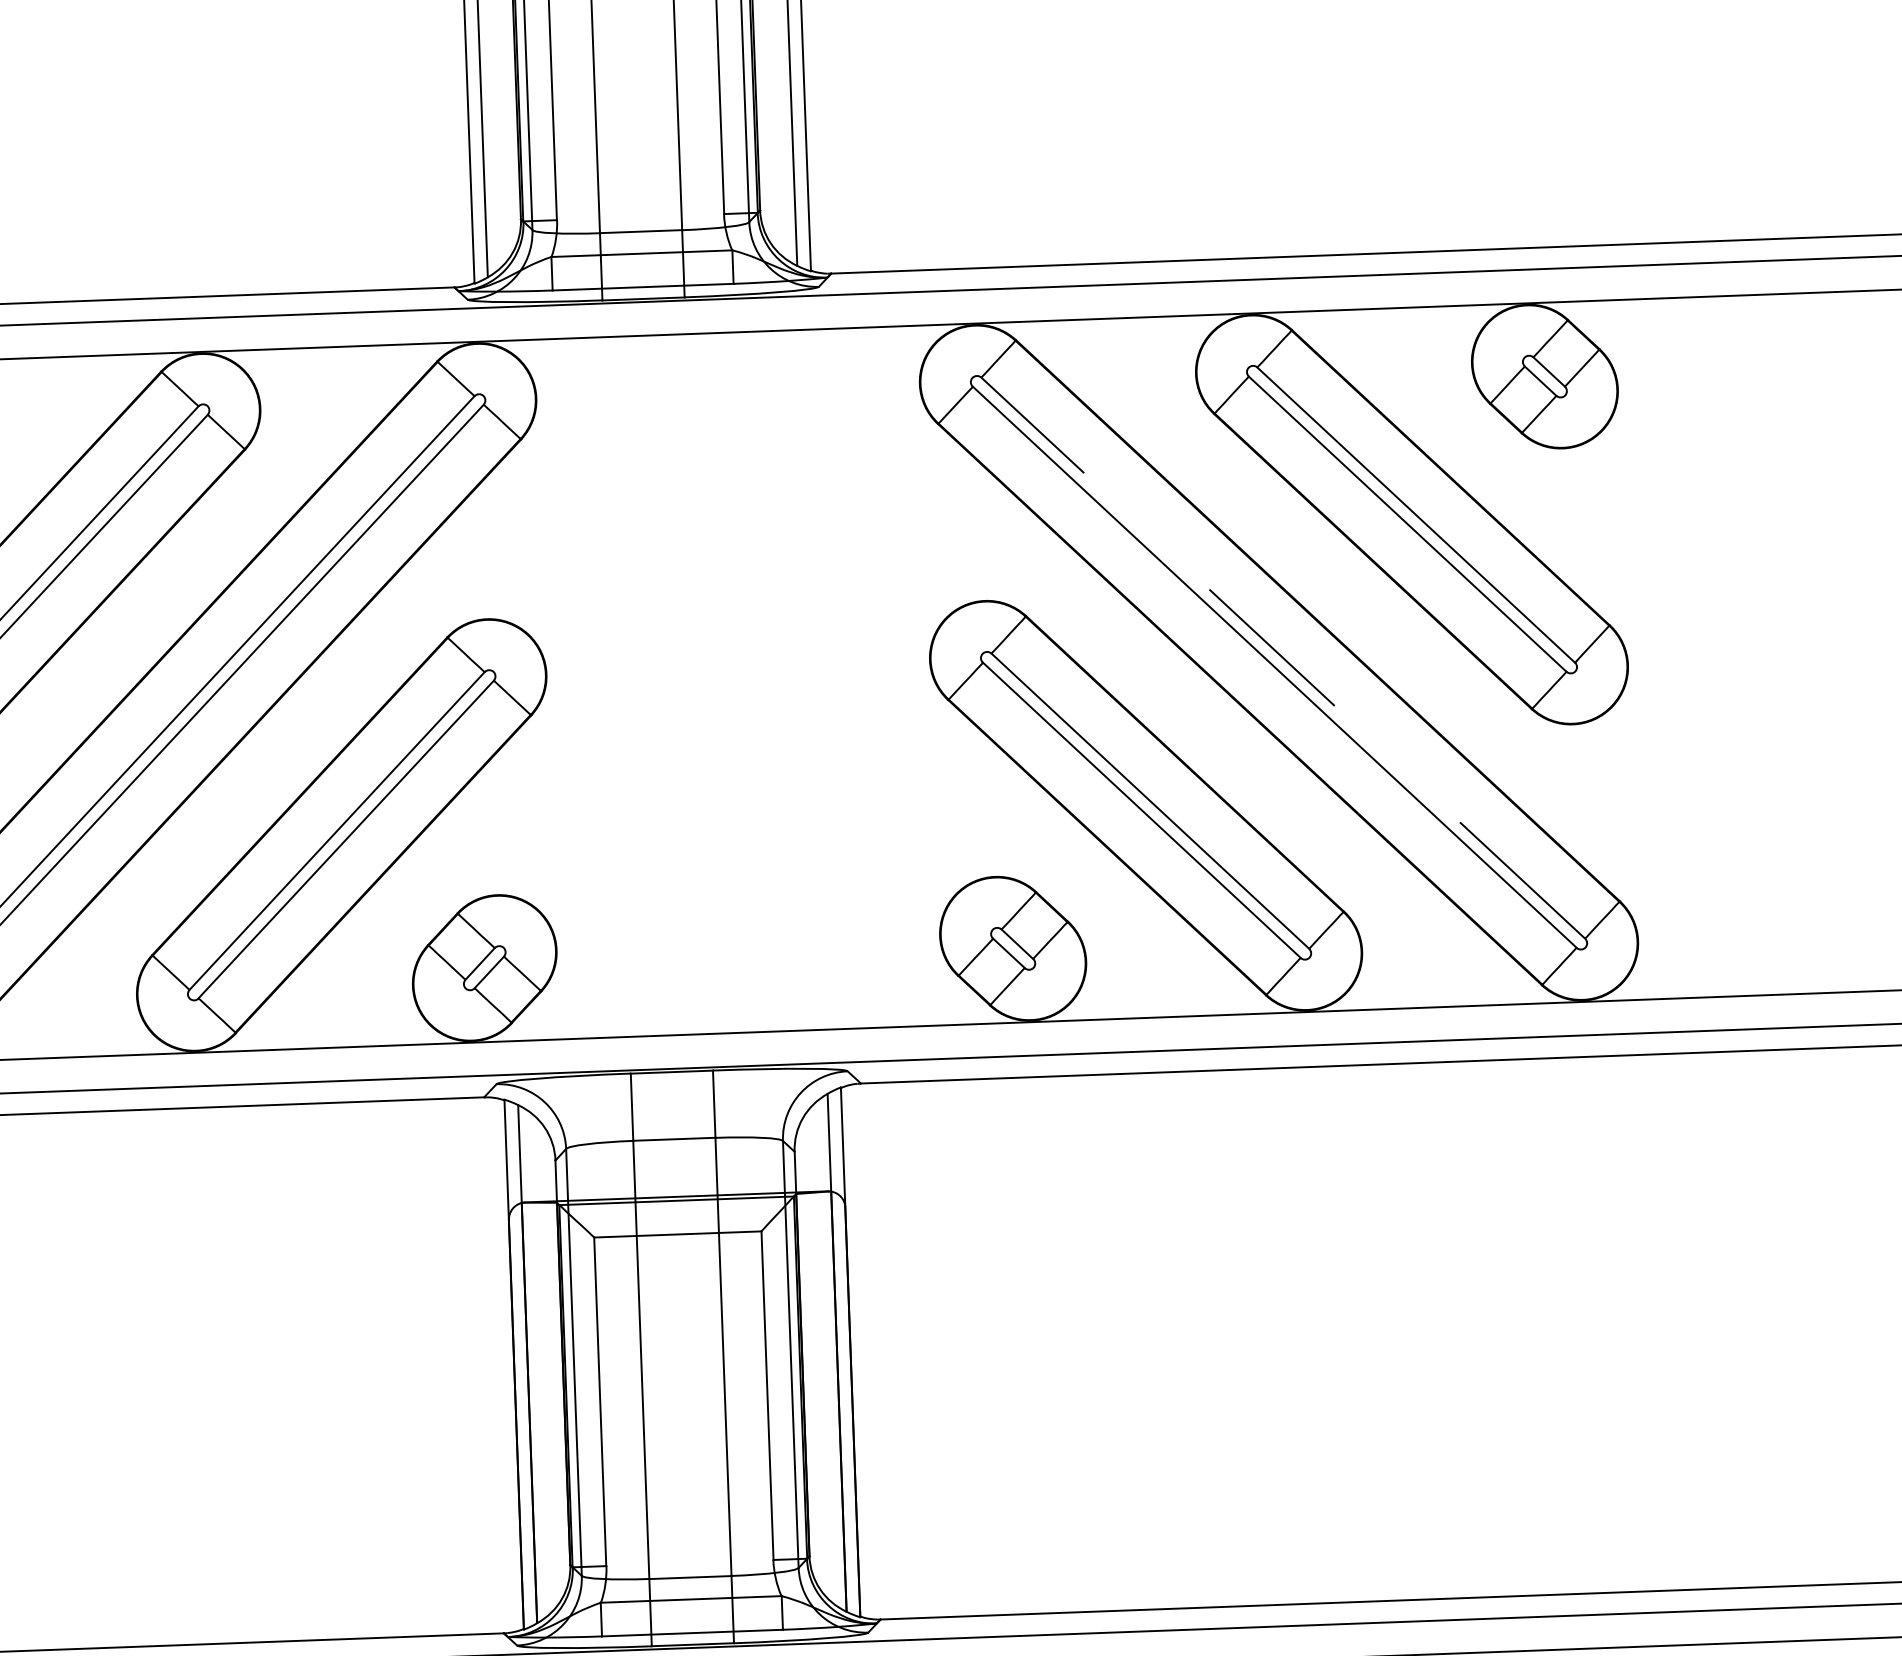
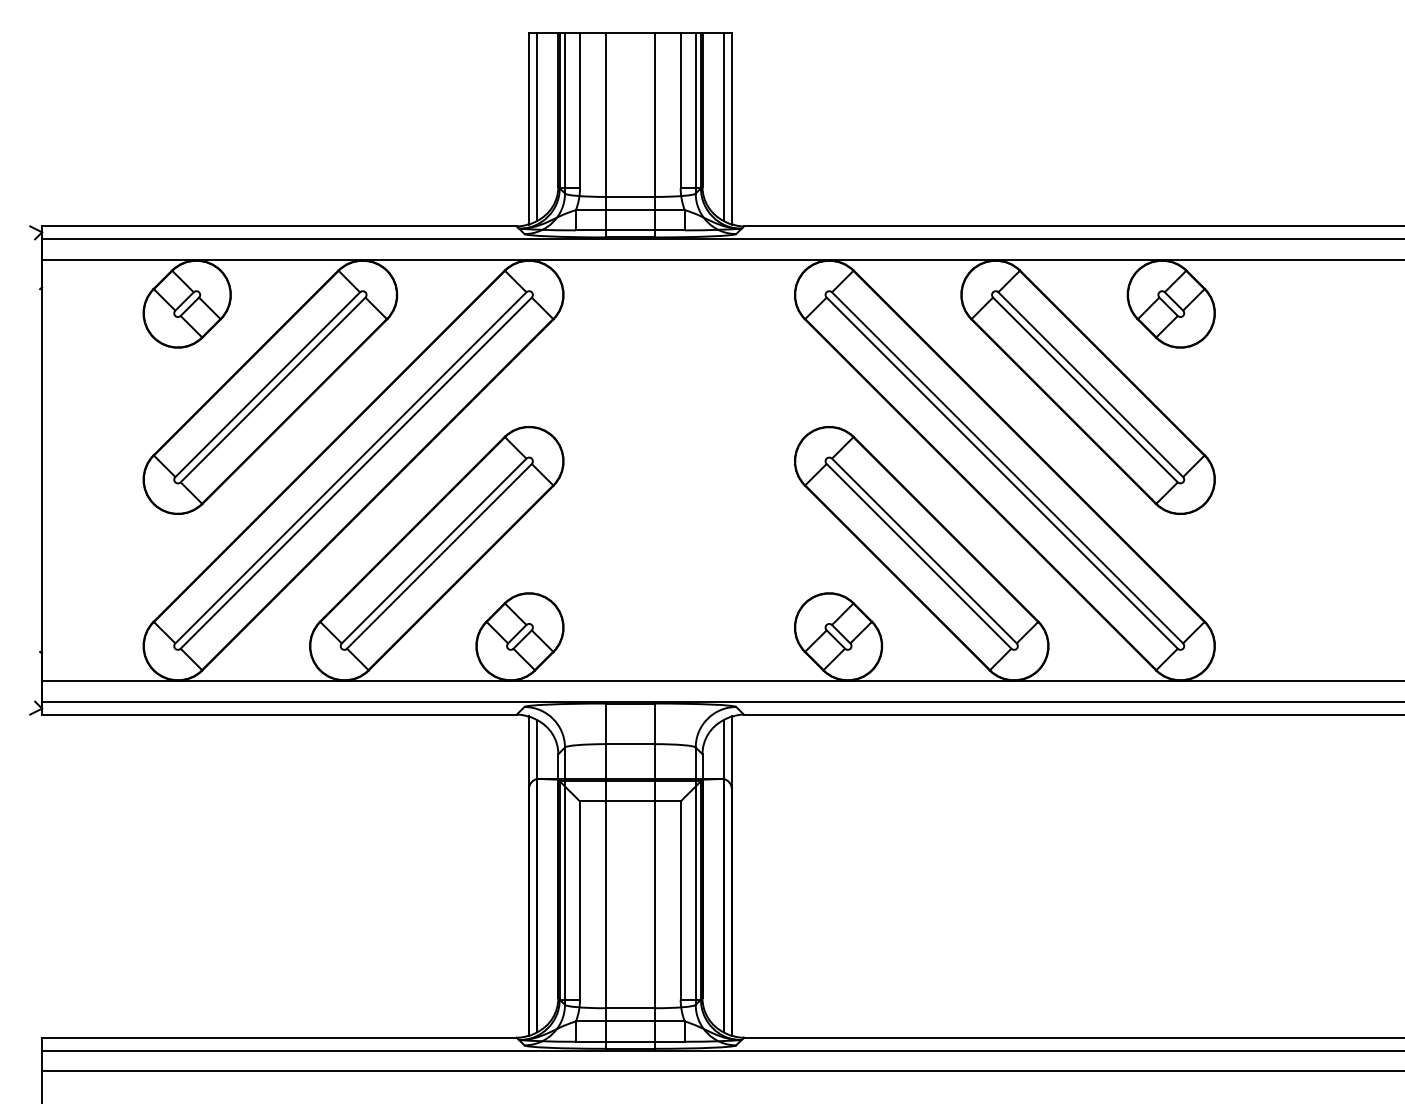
line: (1283, 657) -> (1007, 467), dashed -> solid

